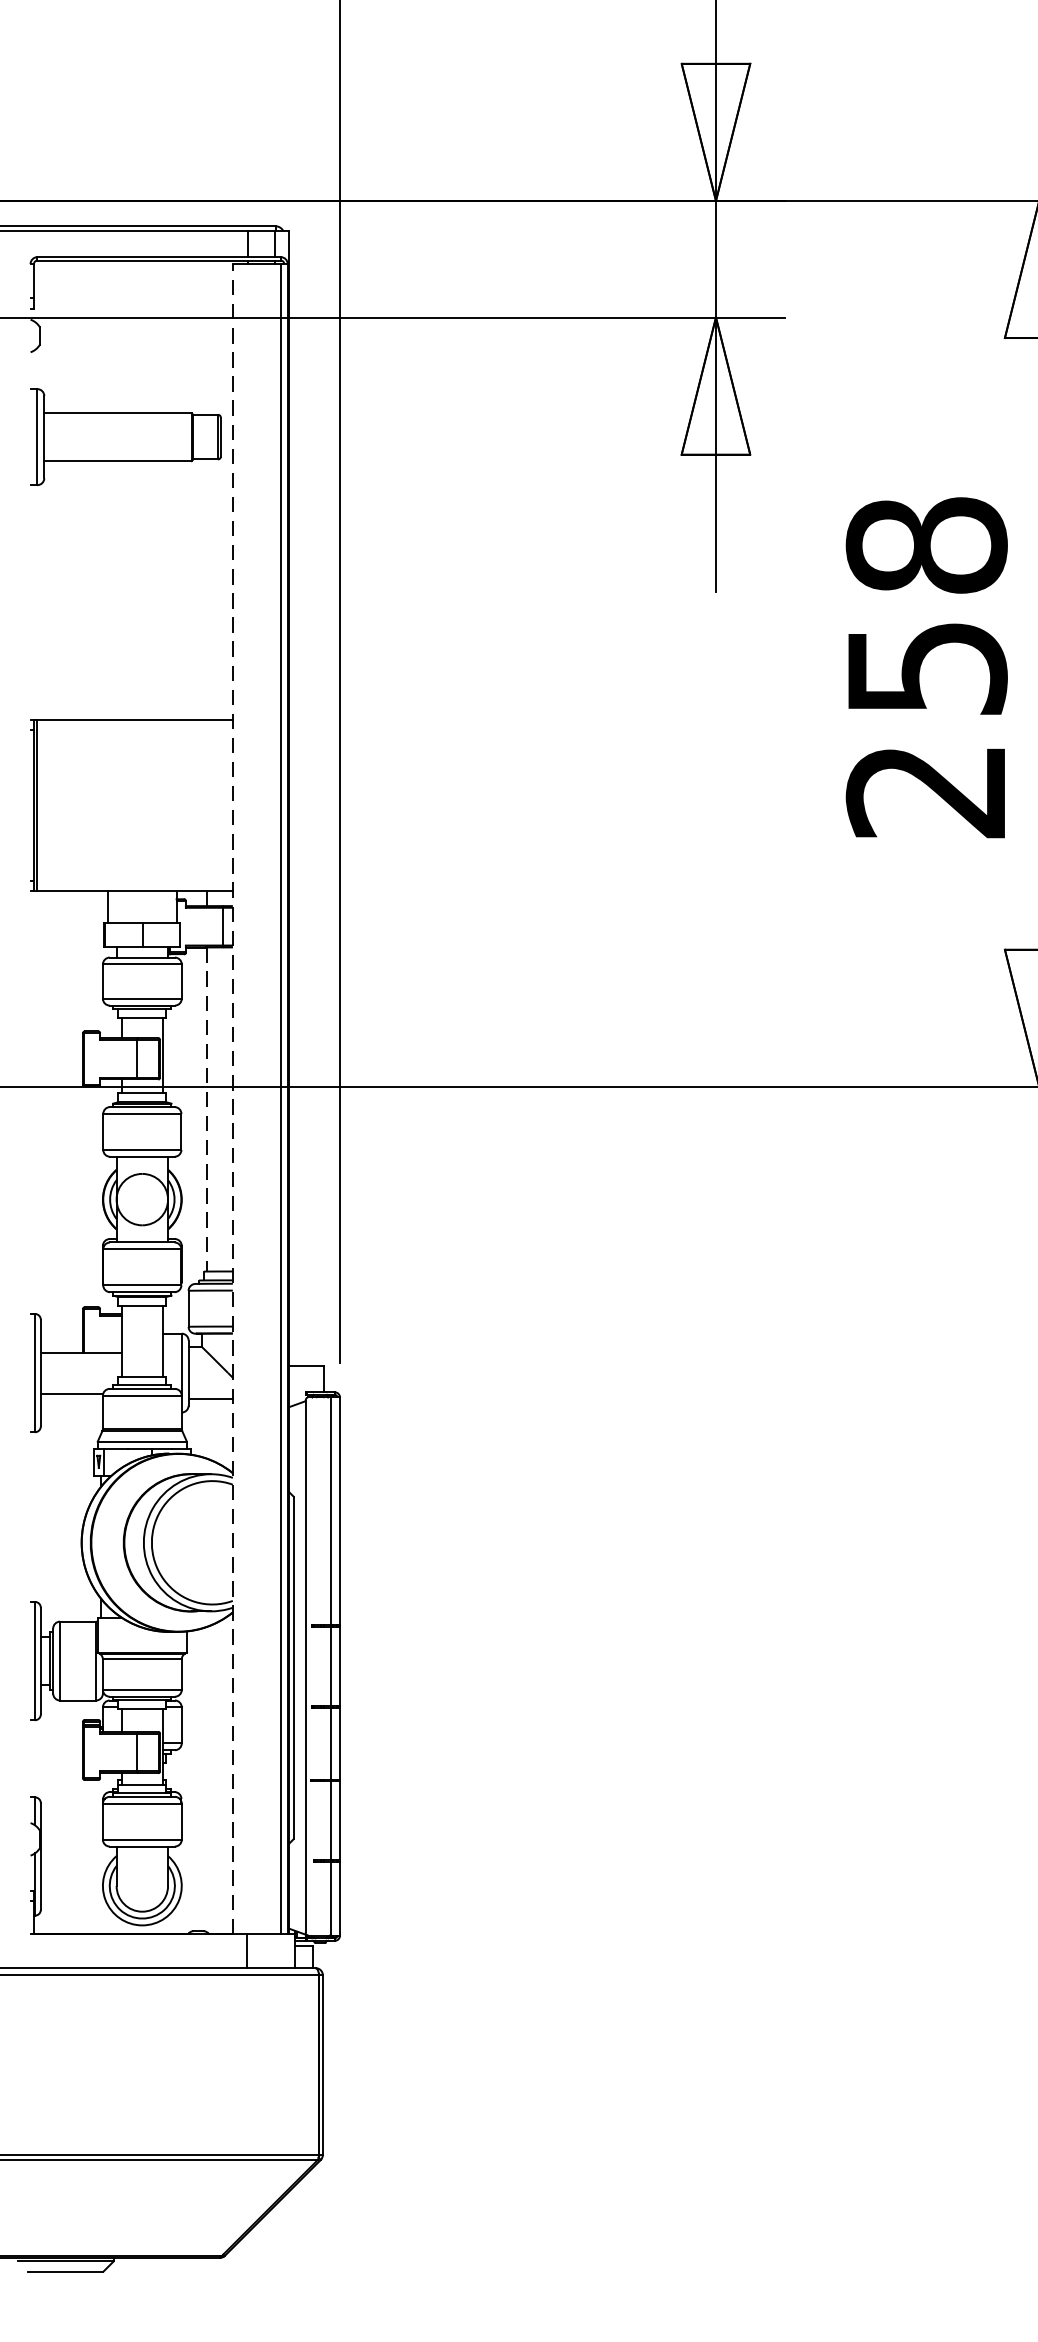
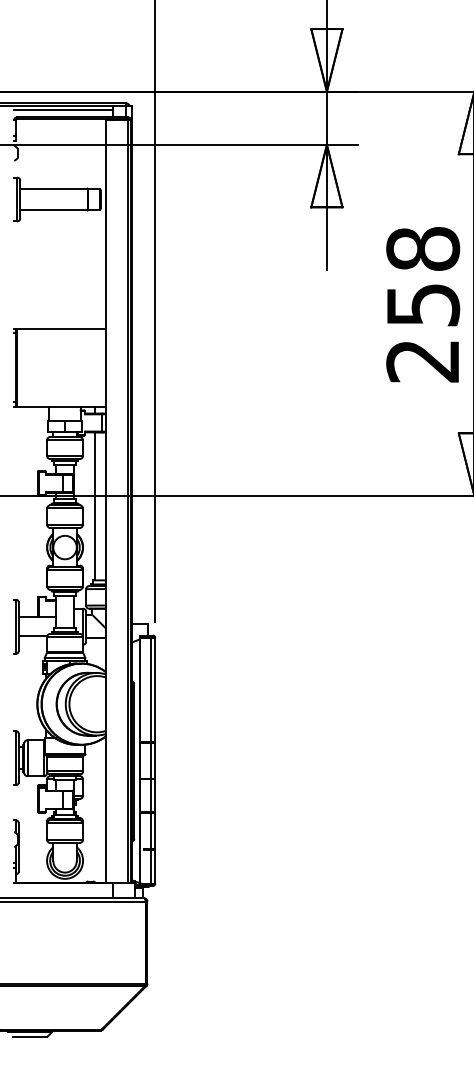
line: (138, 239) -> (63, 109), added
line: (233, 1098) -> (106, 501), dashed -> solid
line: (206, 1109) -> (94, 506), dashed -> solid

